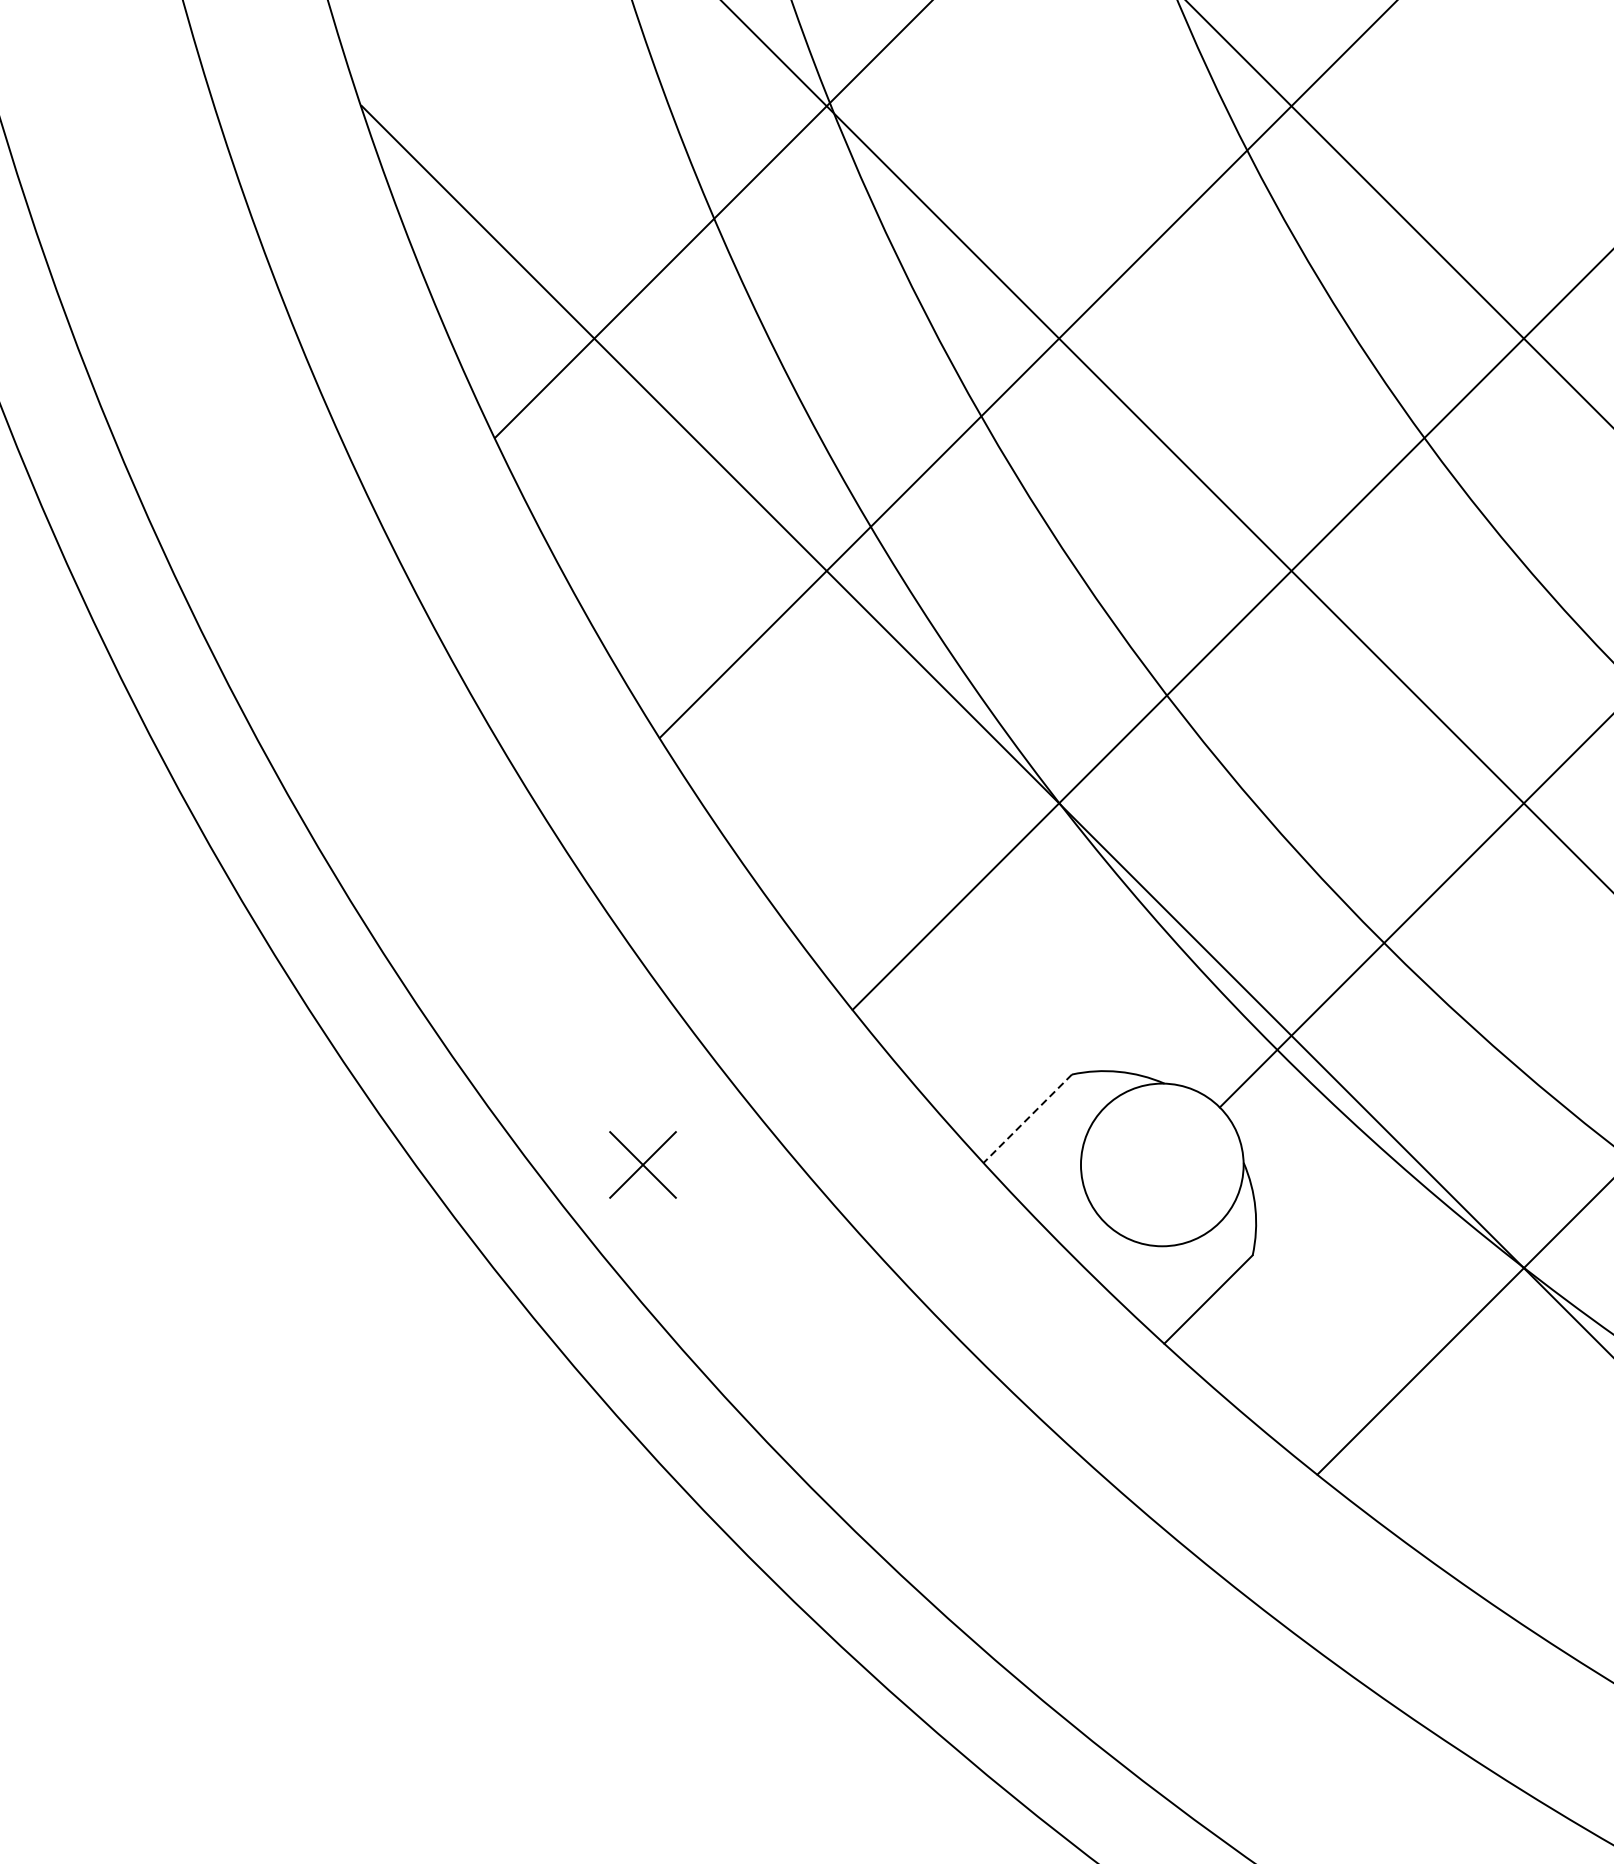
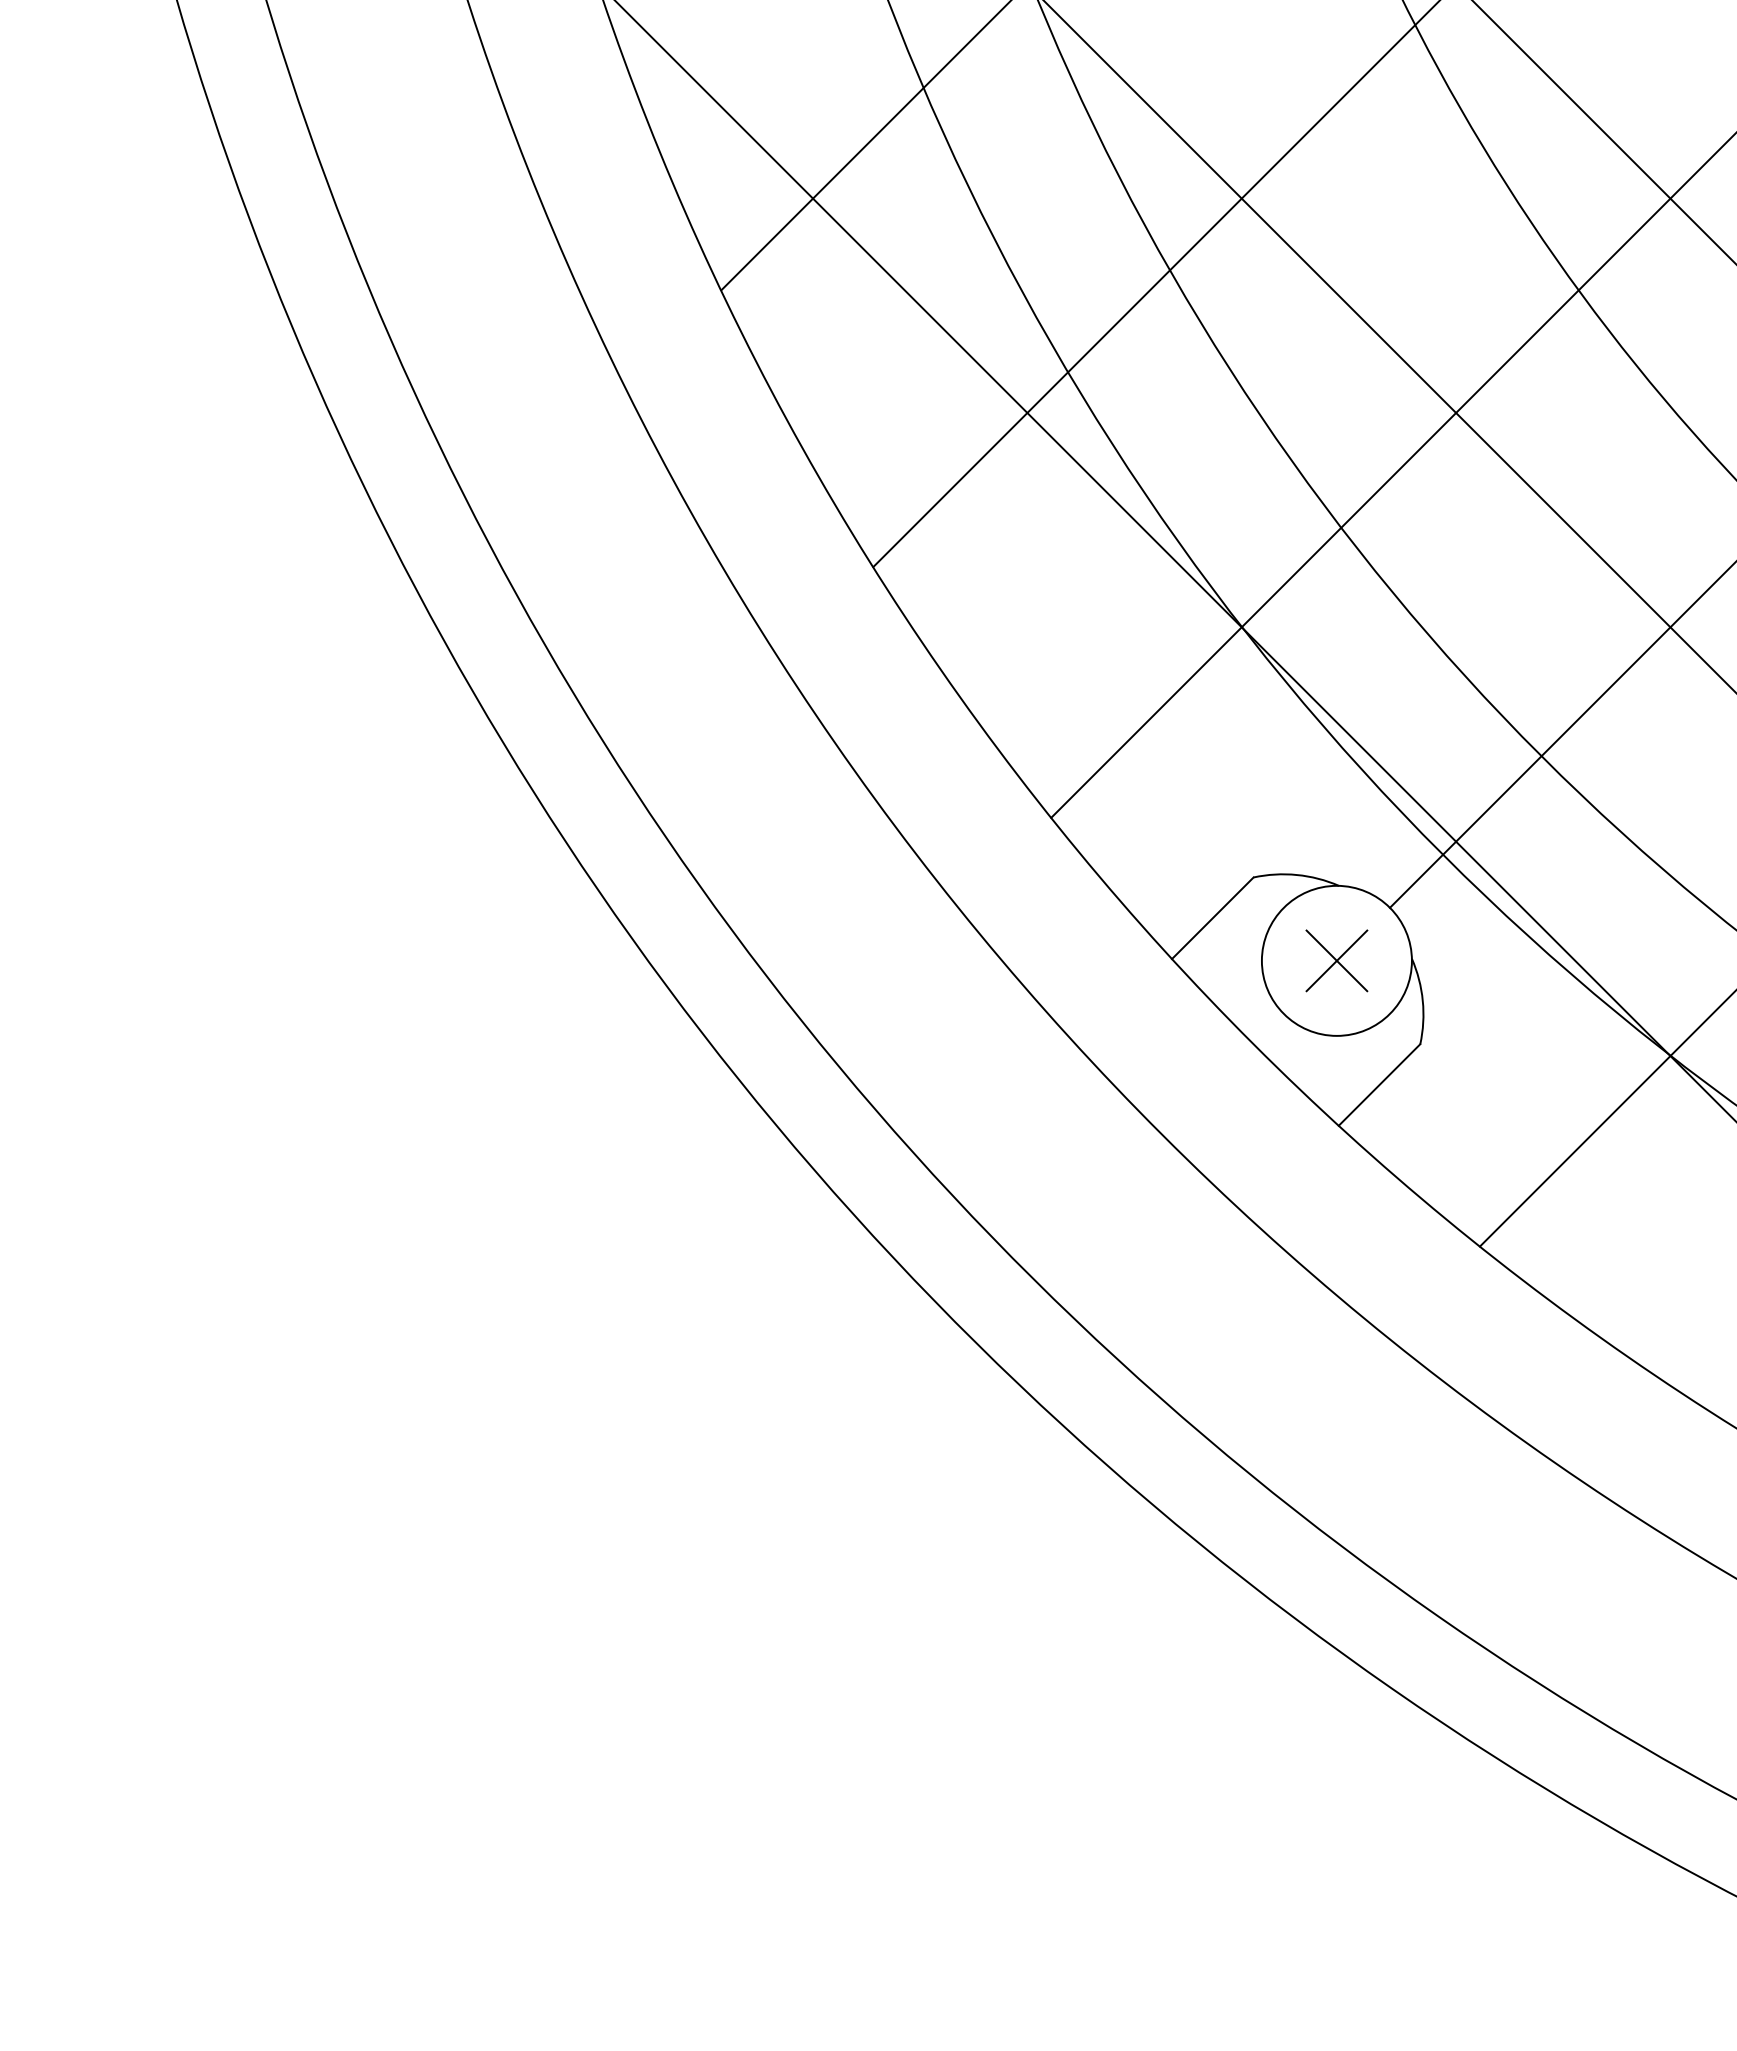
line: (1027, 1119) -> (1212, 918), dashed -> solid
part: (642, 1164) -> (1336, 960), moved

